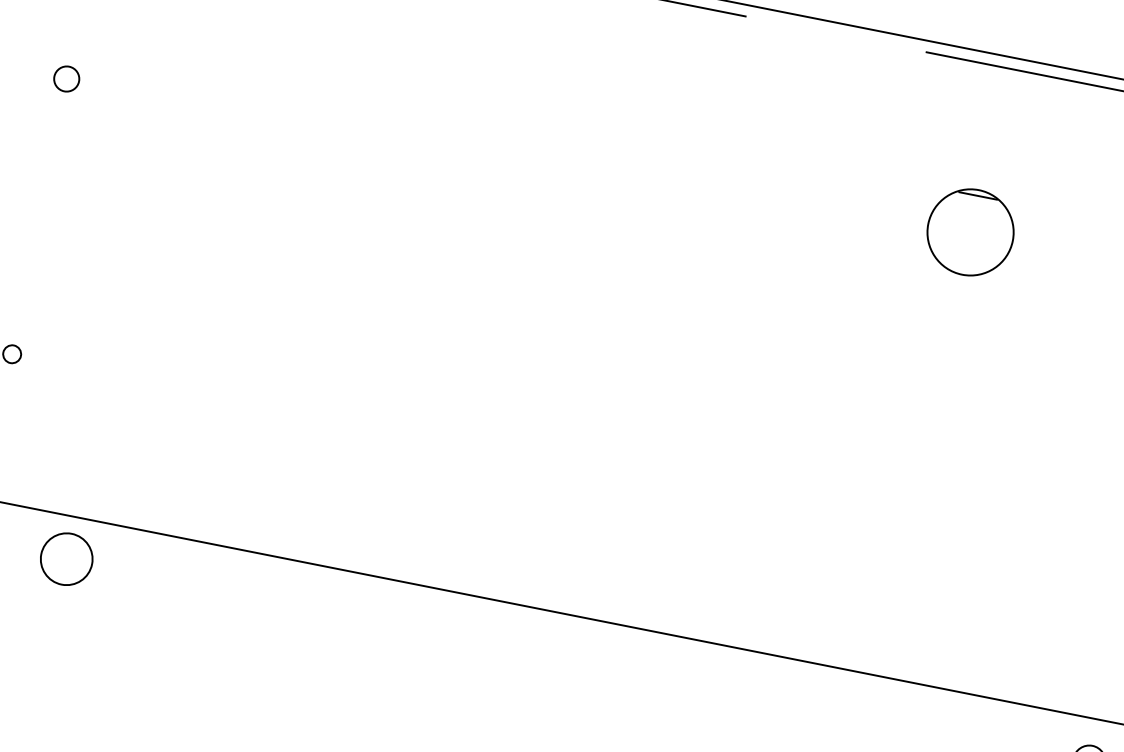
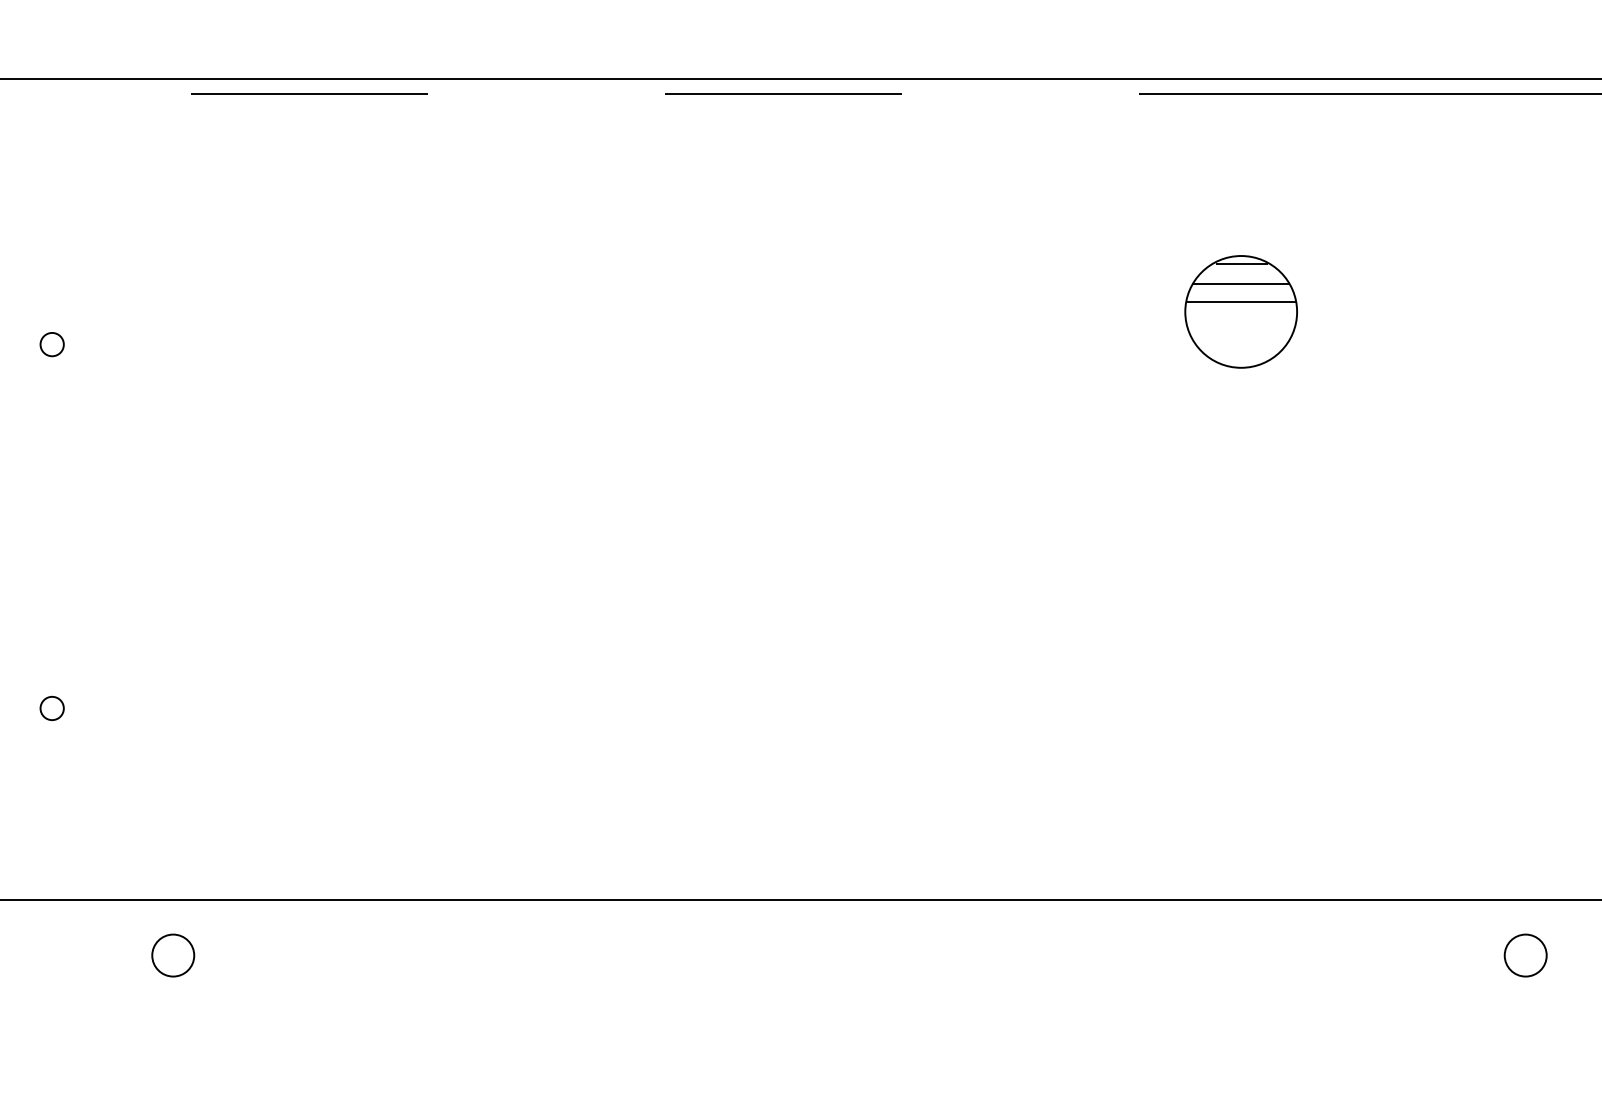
circle: (66, 78) -> (51, 344), size x0.71
line: (974, 211) -> (1240, 284), added
line: (972, 225) -> (1241, 302), added
circle: (66, 559) -> (173, 955), size x0.62

